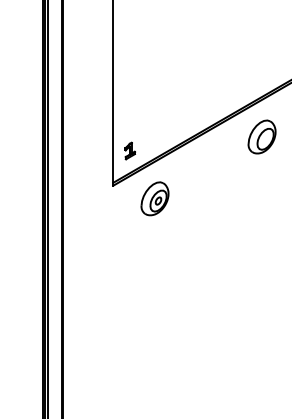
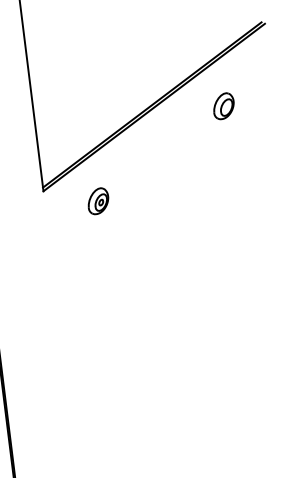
part: (261, 136) -> (223, 105), size x0.6
part: (129, 150) -> (58, 144), removed
part: (154, 198) -> (97, 200), size x0.6

